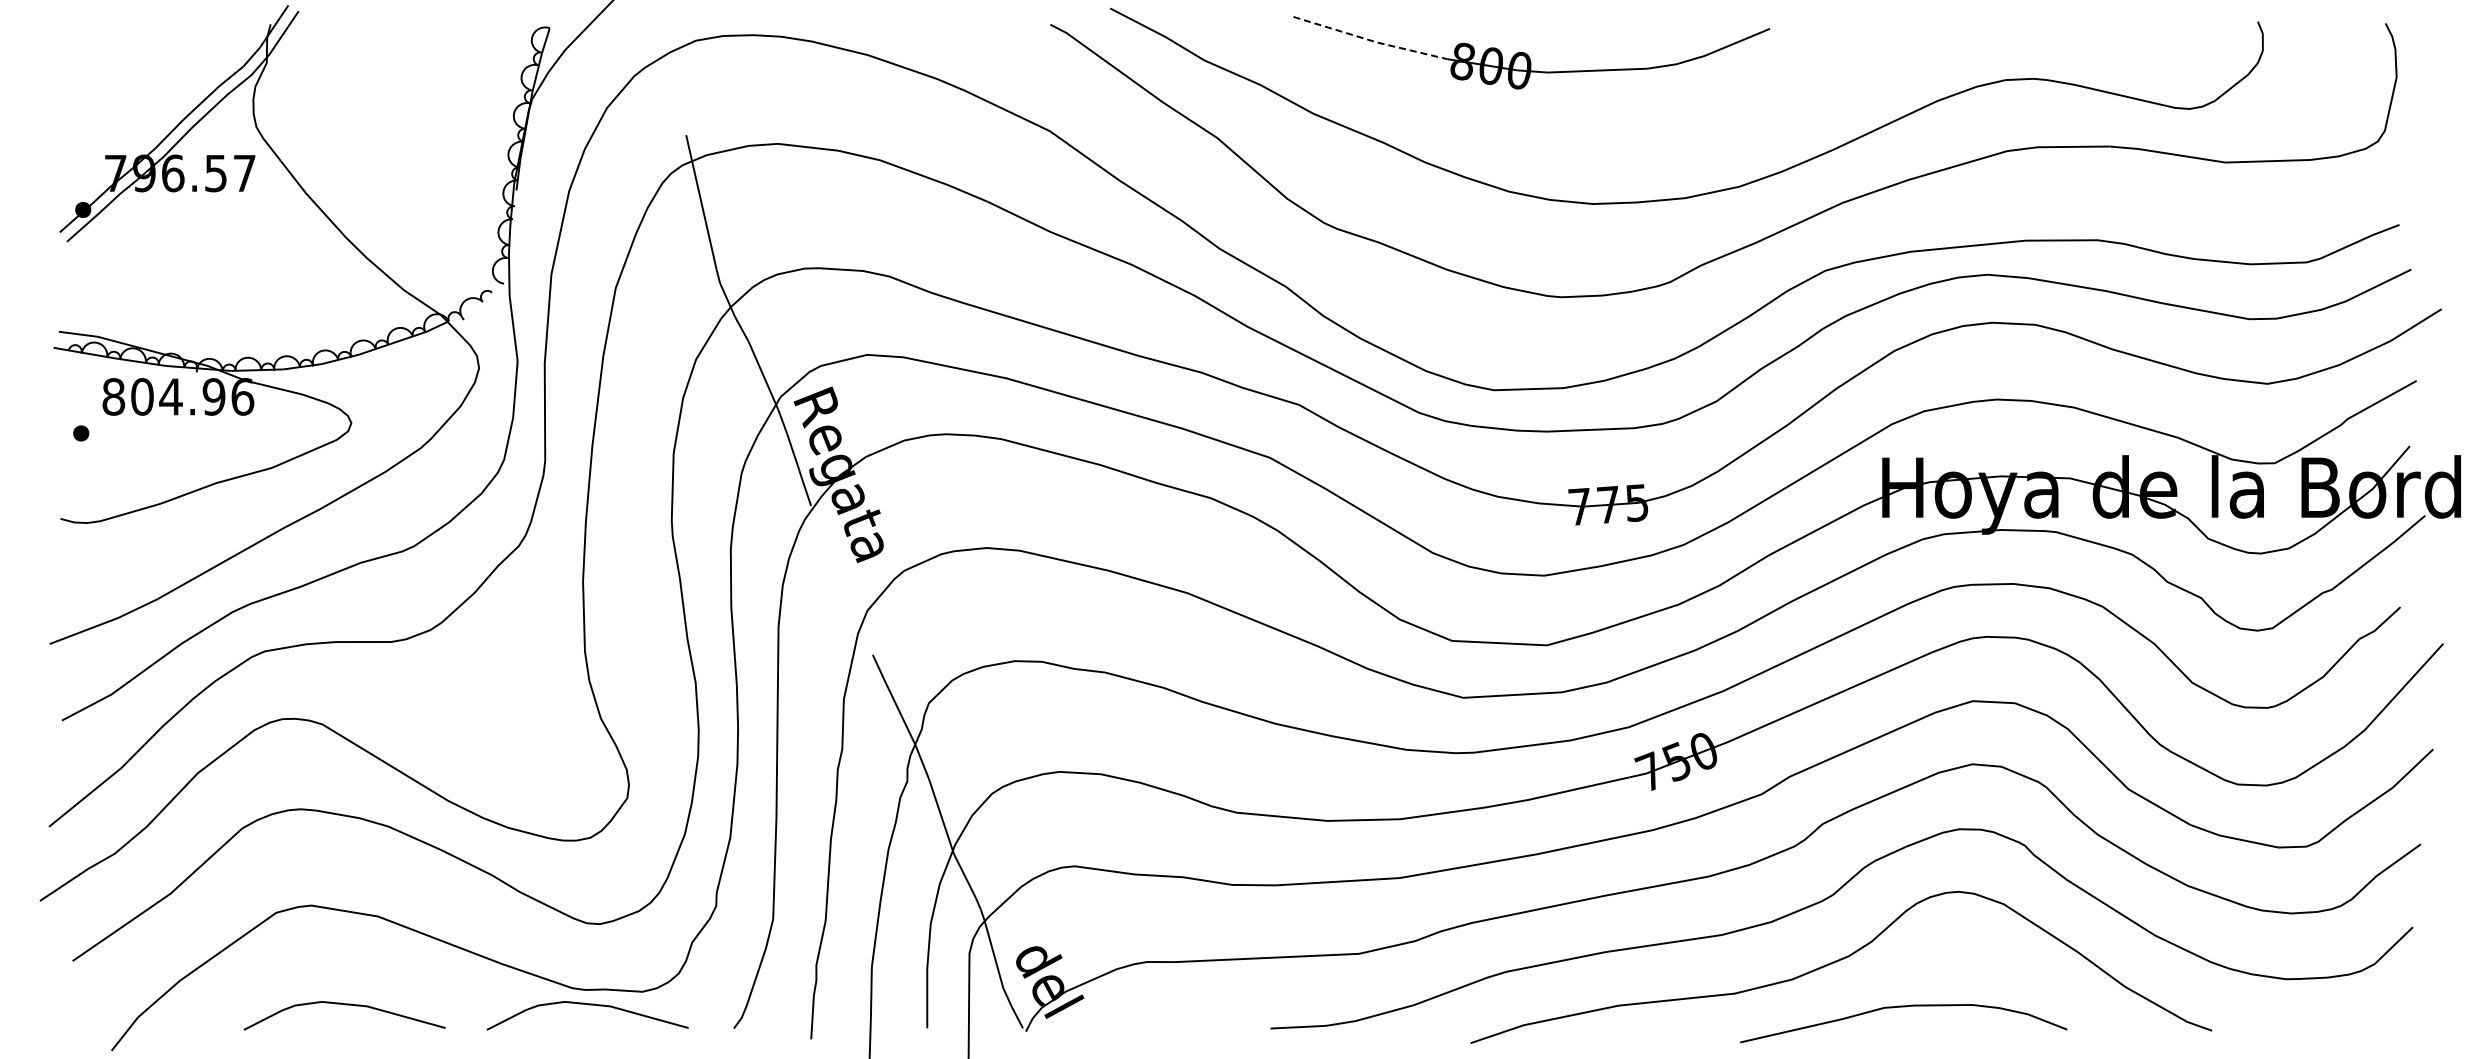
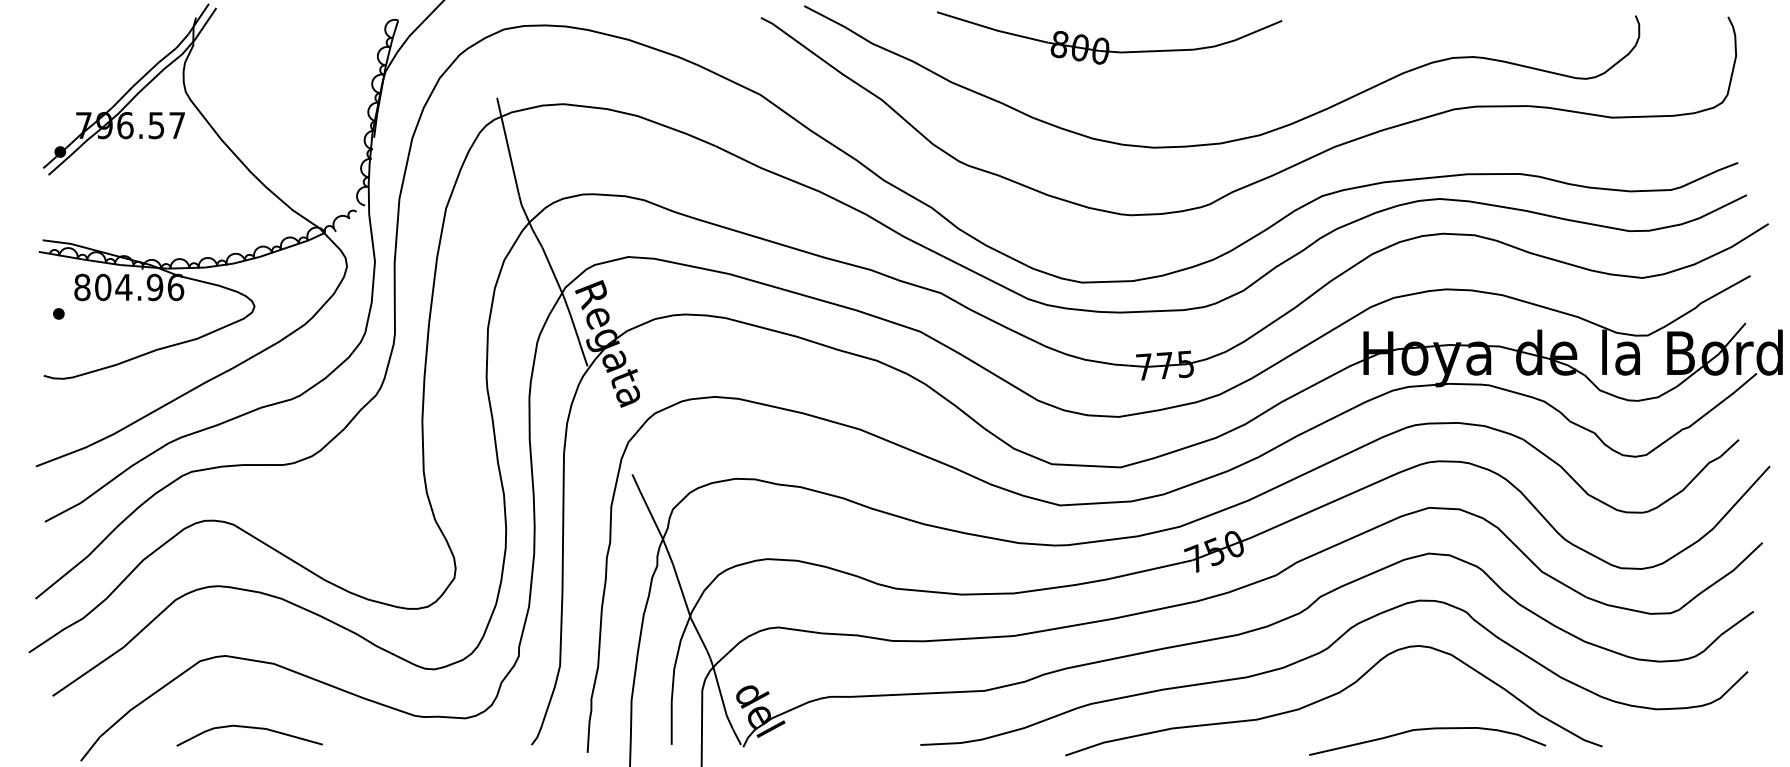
line: (1368, 39) -> (991, 28), dashed -> solid
curve: (588, 1005) -> (426, 728), removed
curve: (1903, 1007) -> (1427, 729), moved

